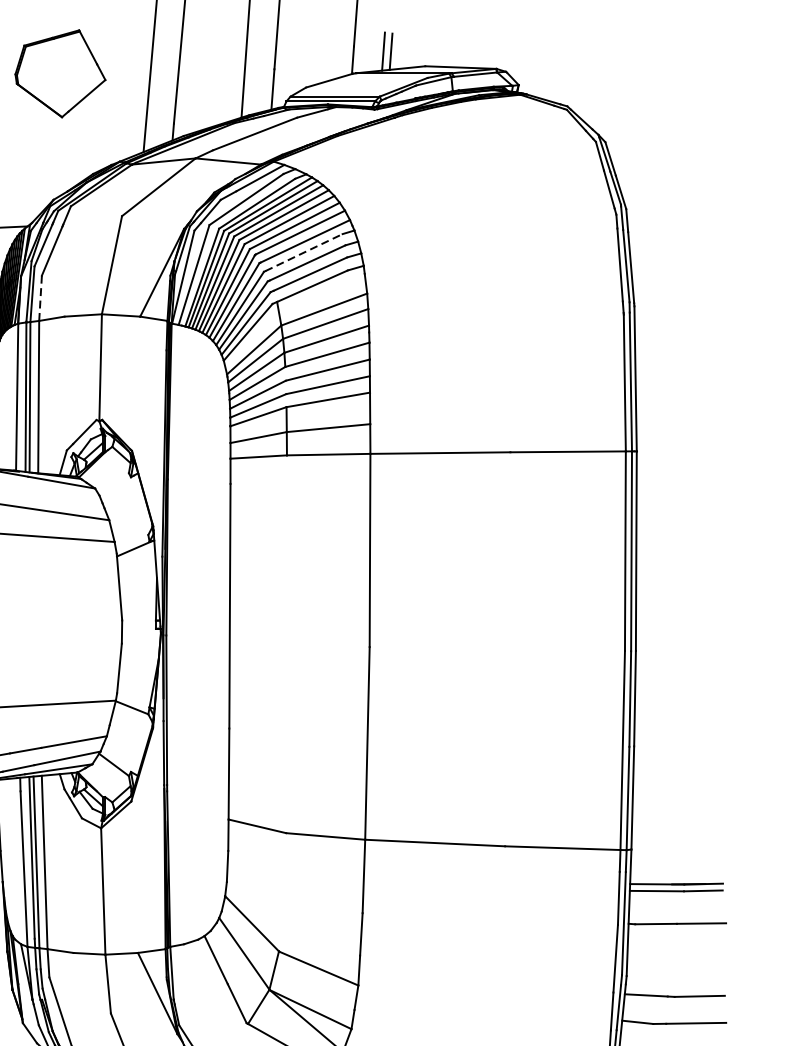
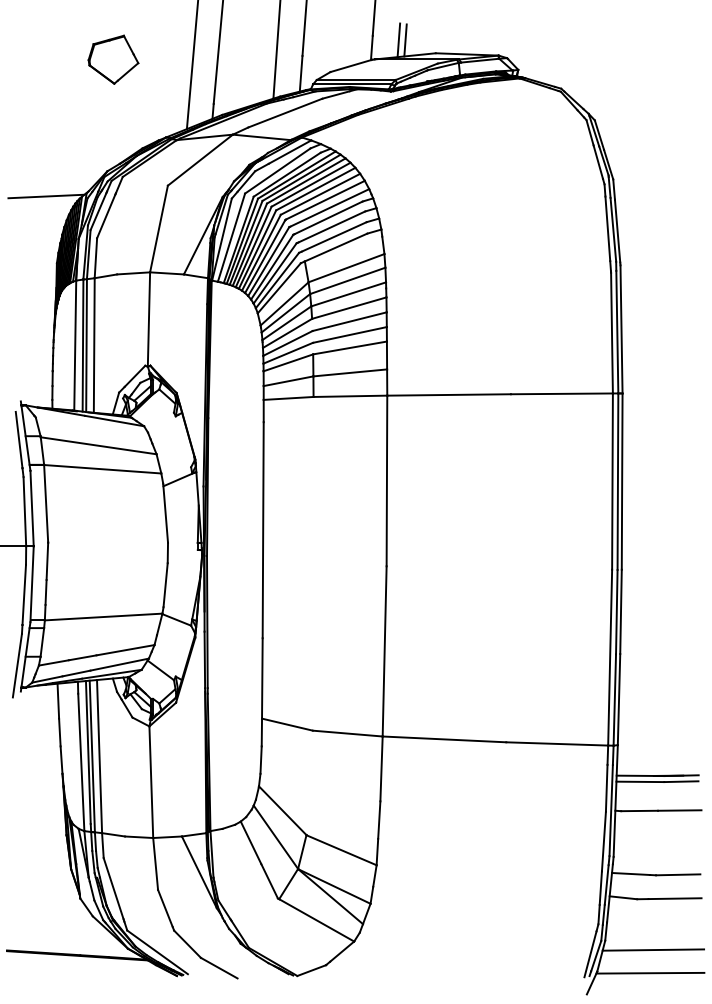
part: (60, 73) -> (113, 59), size x0.62
line: (303, 252) -> (328, 217), dashed -> solid
line: (40, 297) -> (95, 257), dashed -> solid

